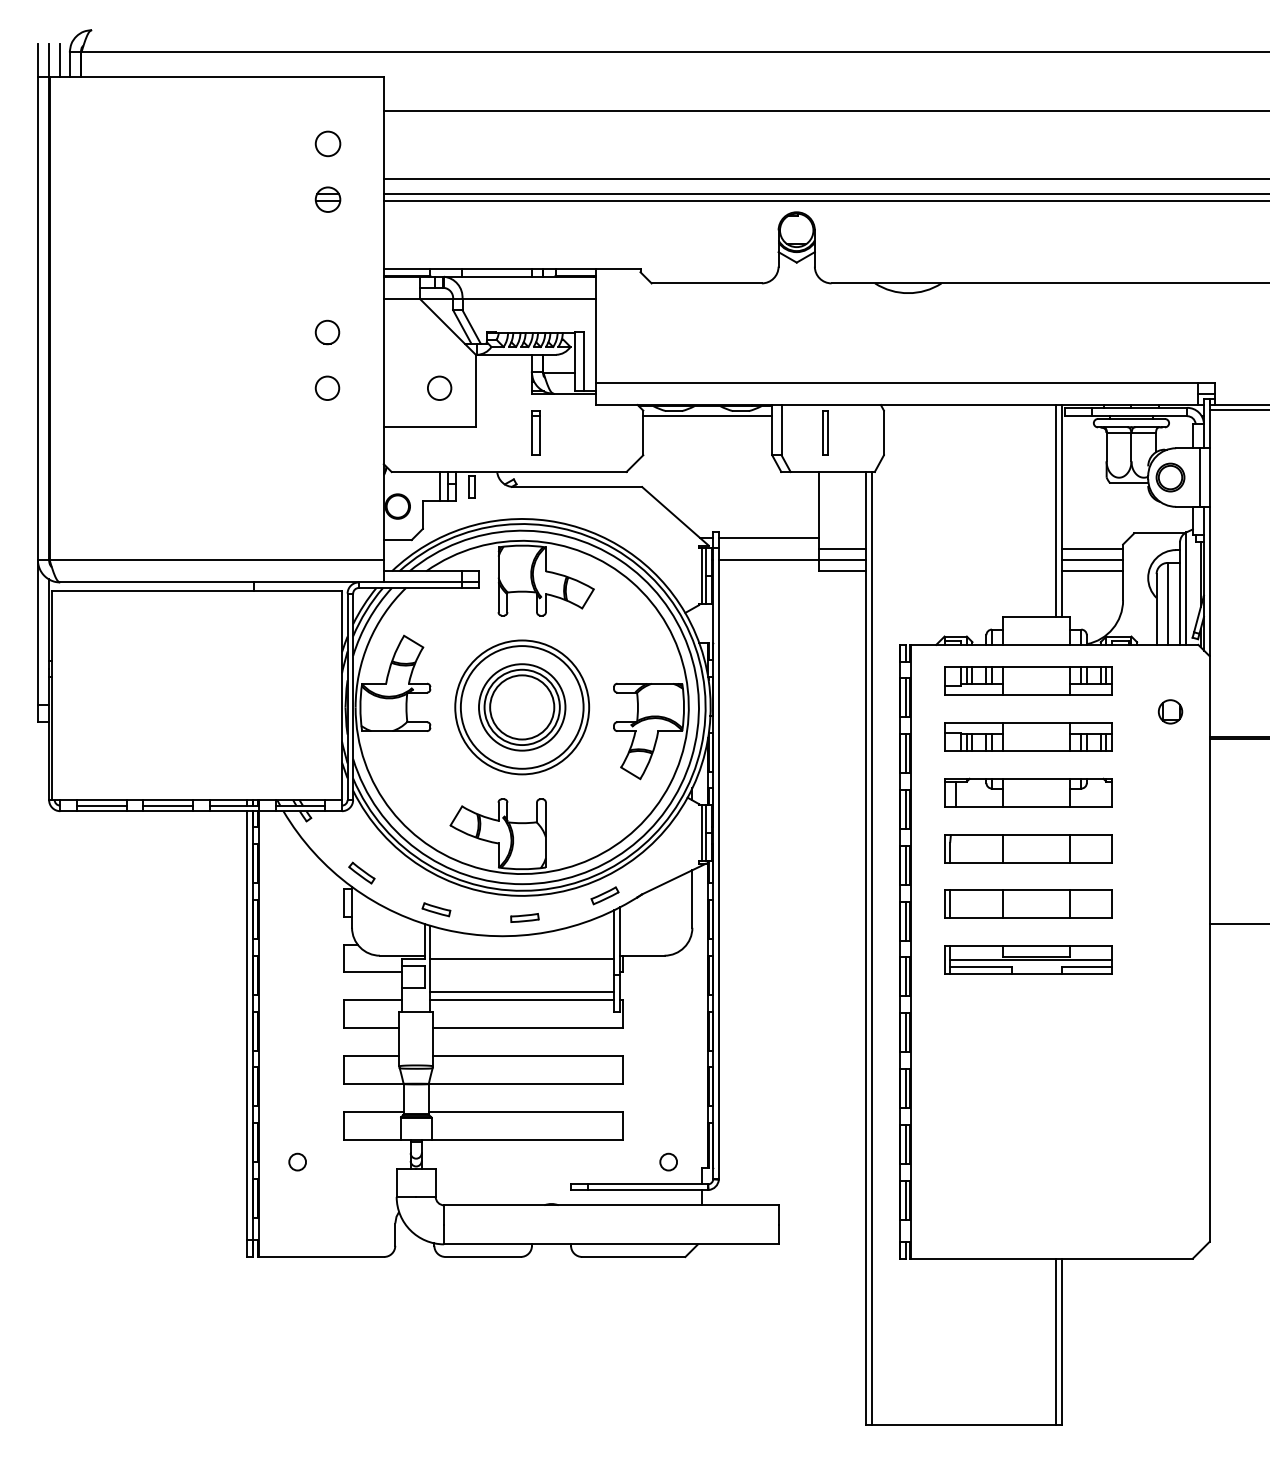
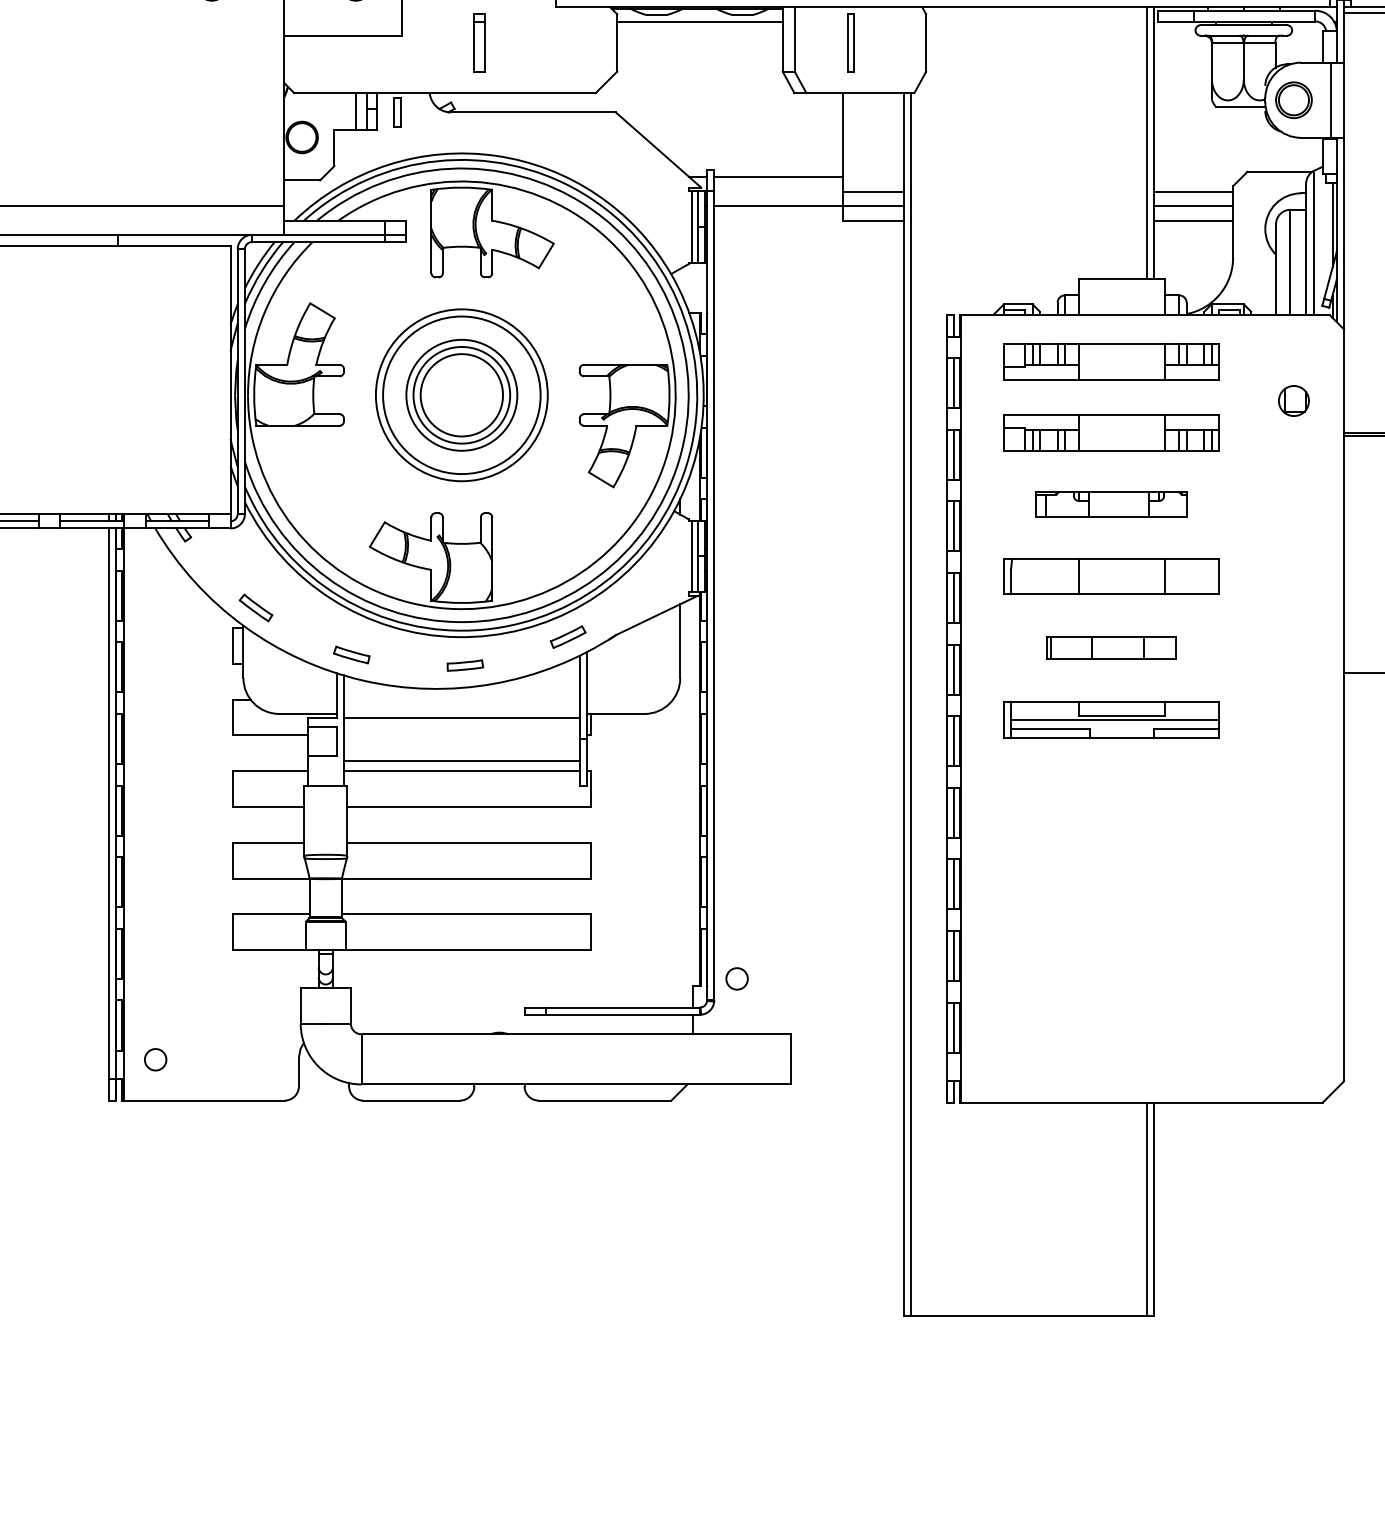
part: (1028, 792) -> (1111, 504), size x0.7
part: (1028, 903) -> (1111, 646), size x0.6
circle: (297, 1161) -> (155, 1058), moved
circle: (668, 1161) -> (736, 978), moved

